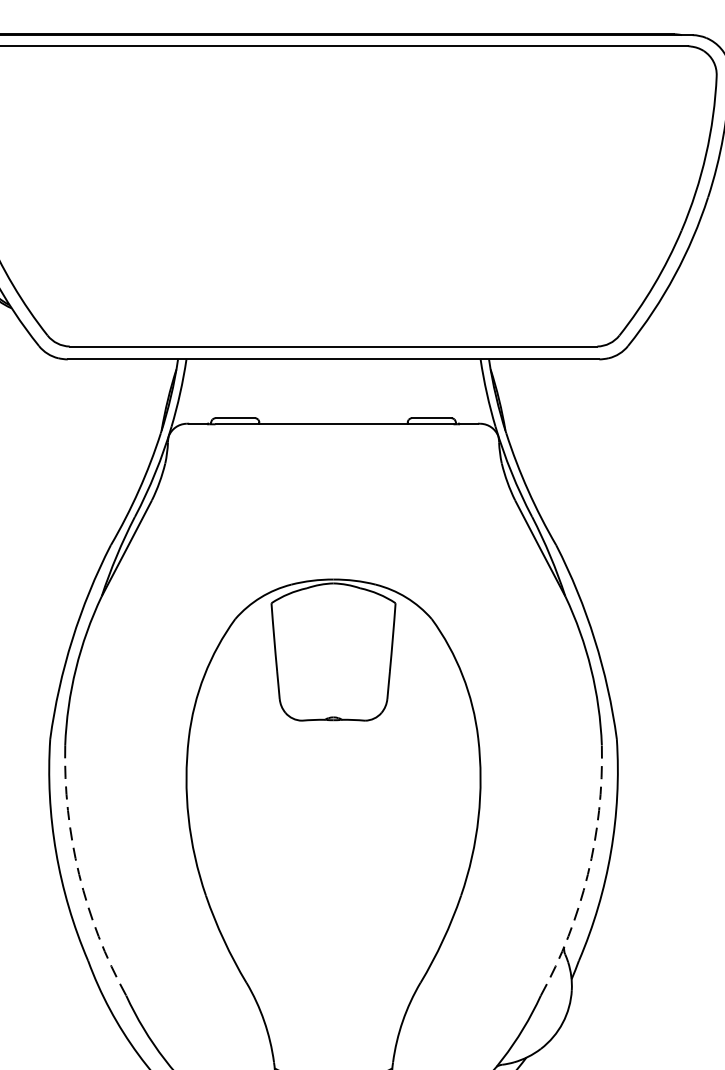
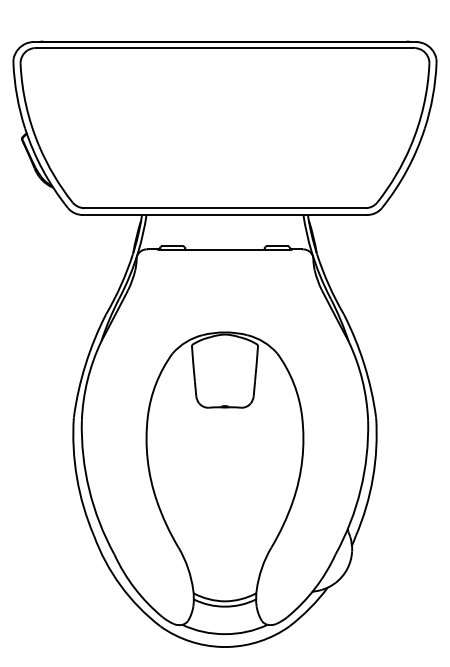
arc: (79, 873) -> (89, 489), dashed -> solid
arc: (587, 873) -> (360, 489), dashed -> solid

